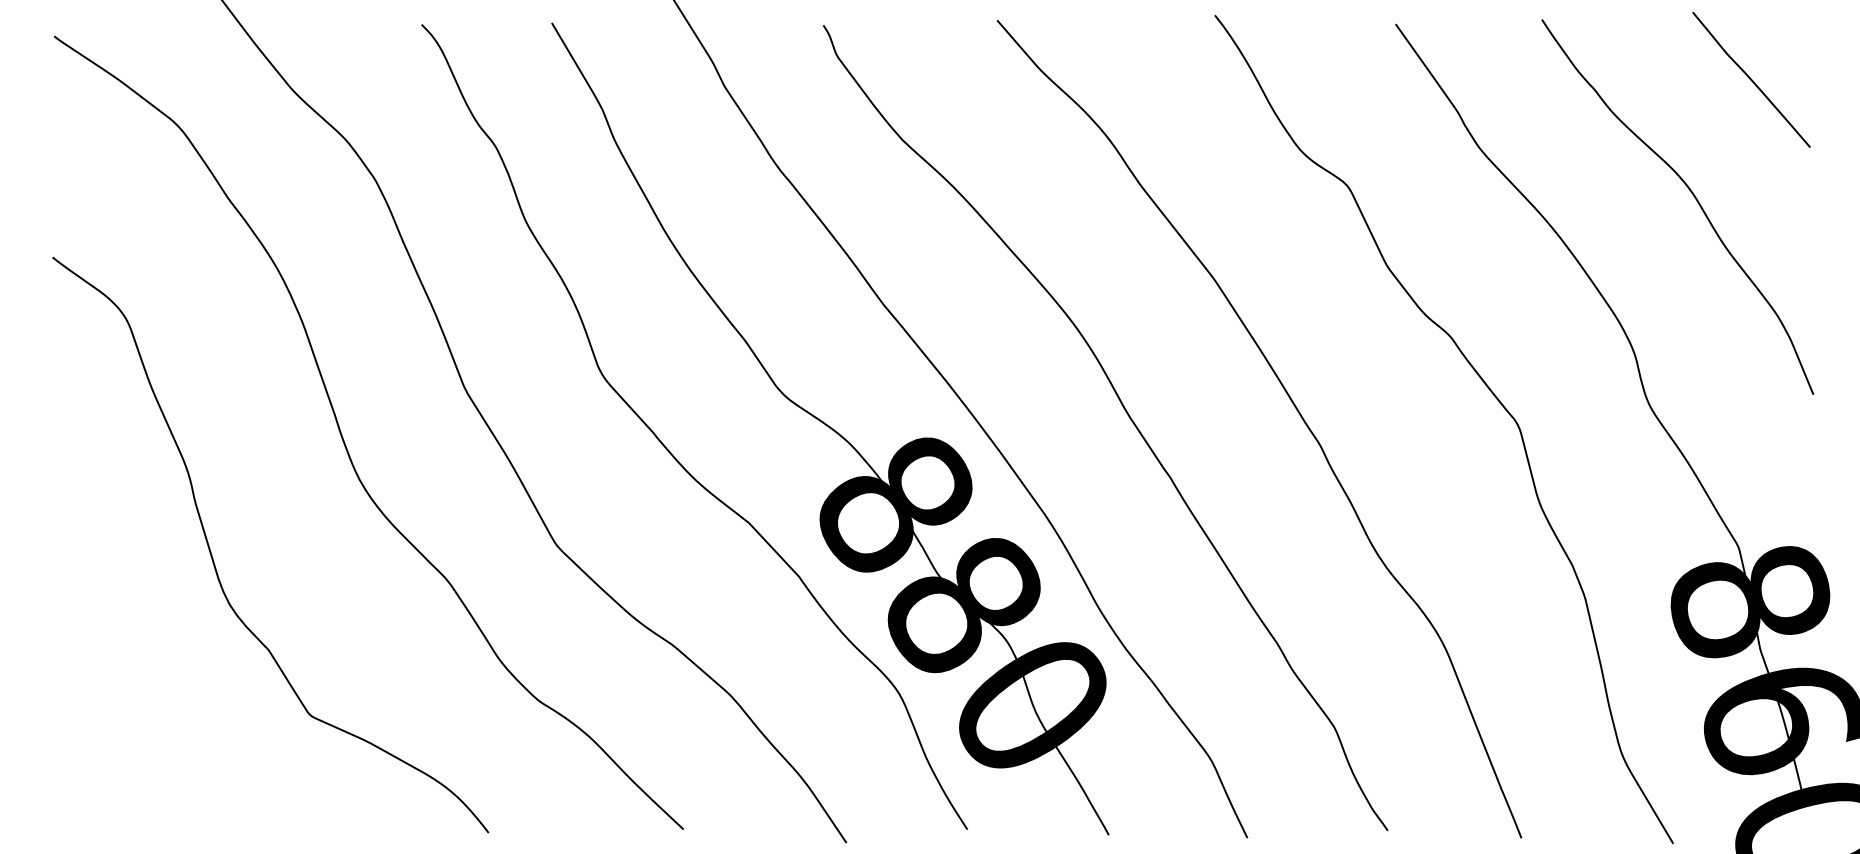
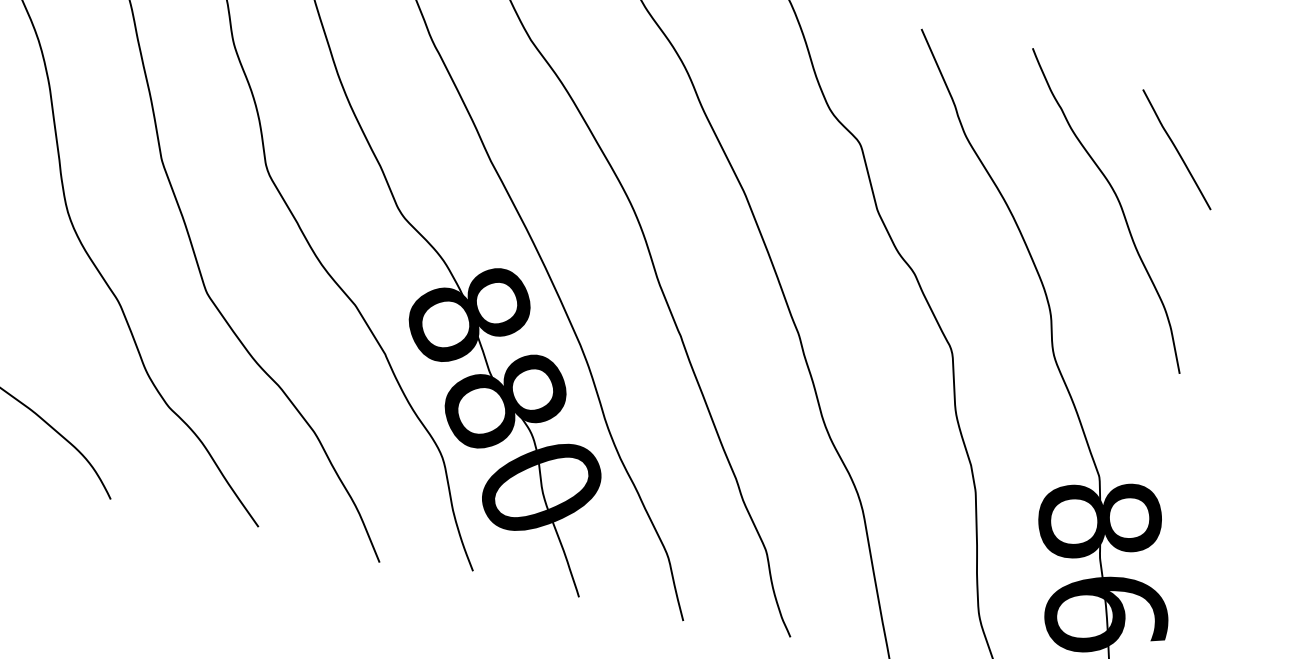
curve: (1751, 79) -> (1176, 149), moved

